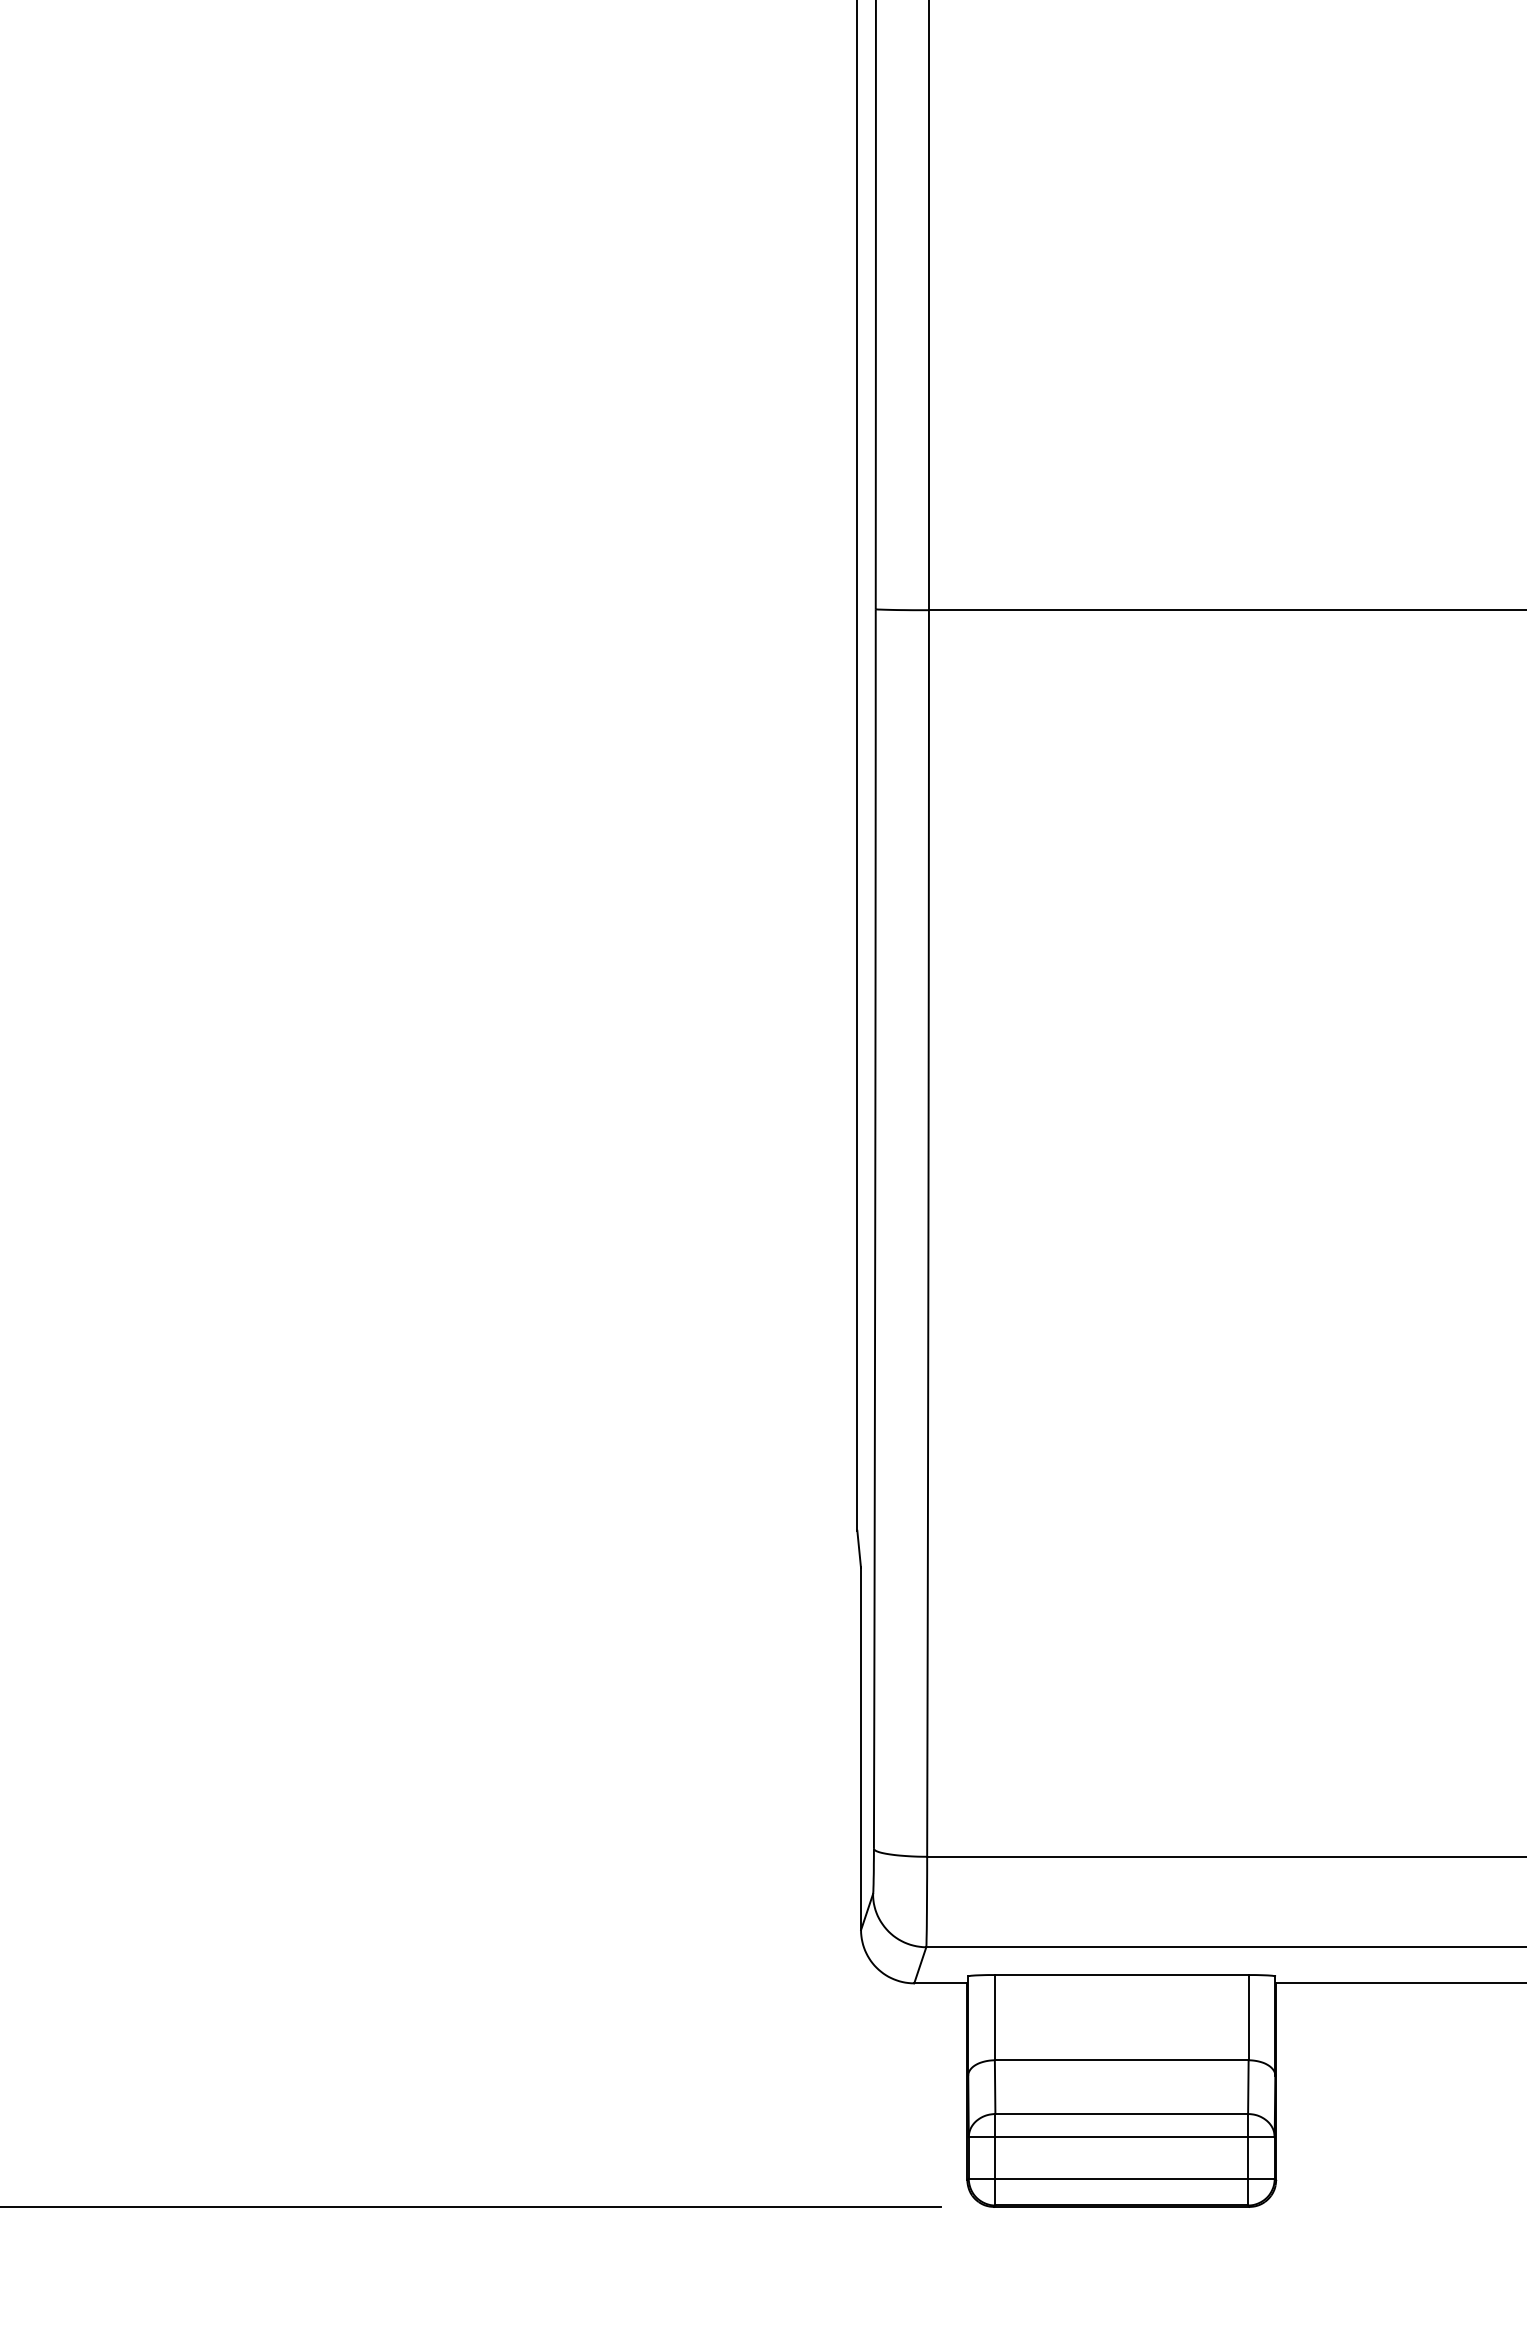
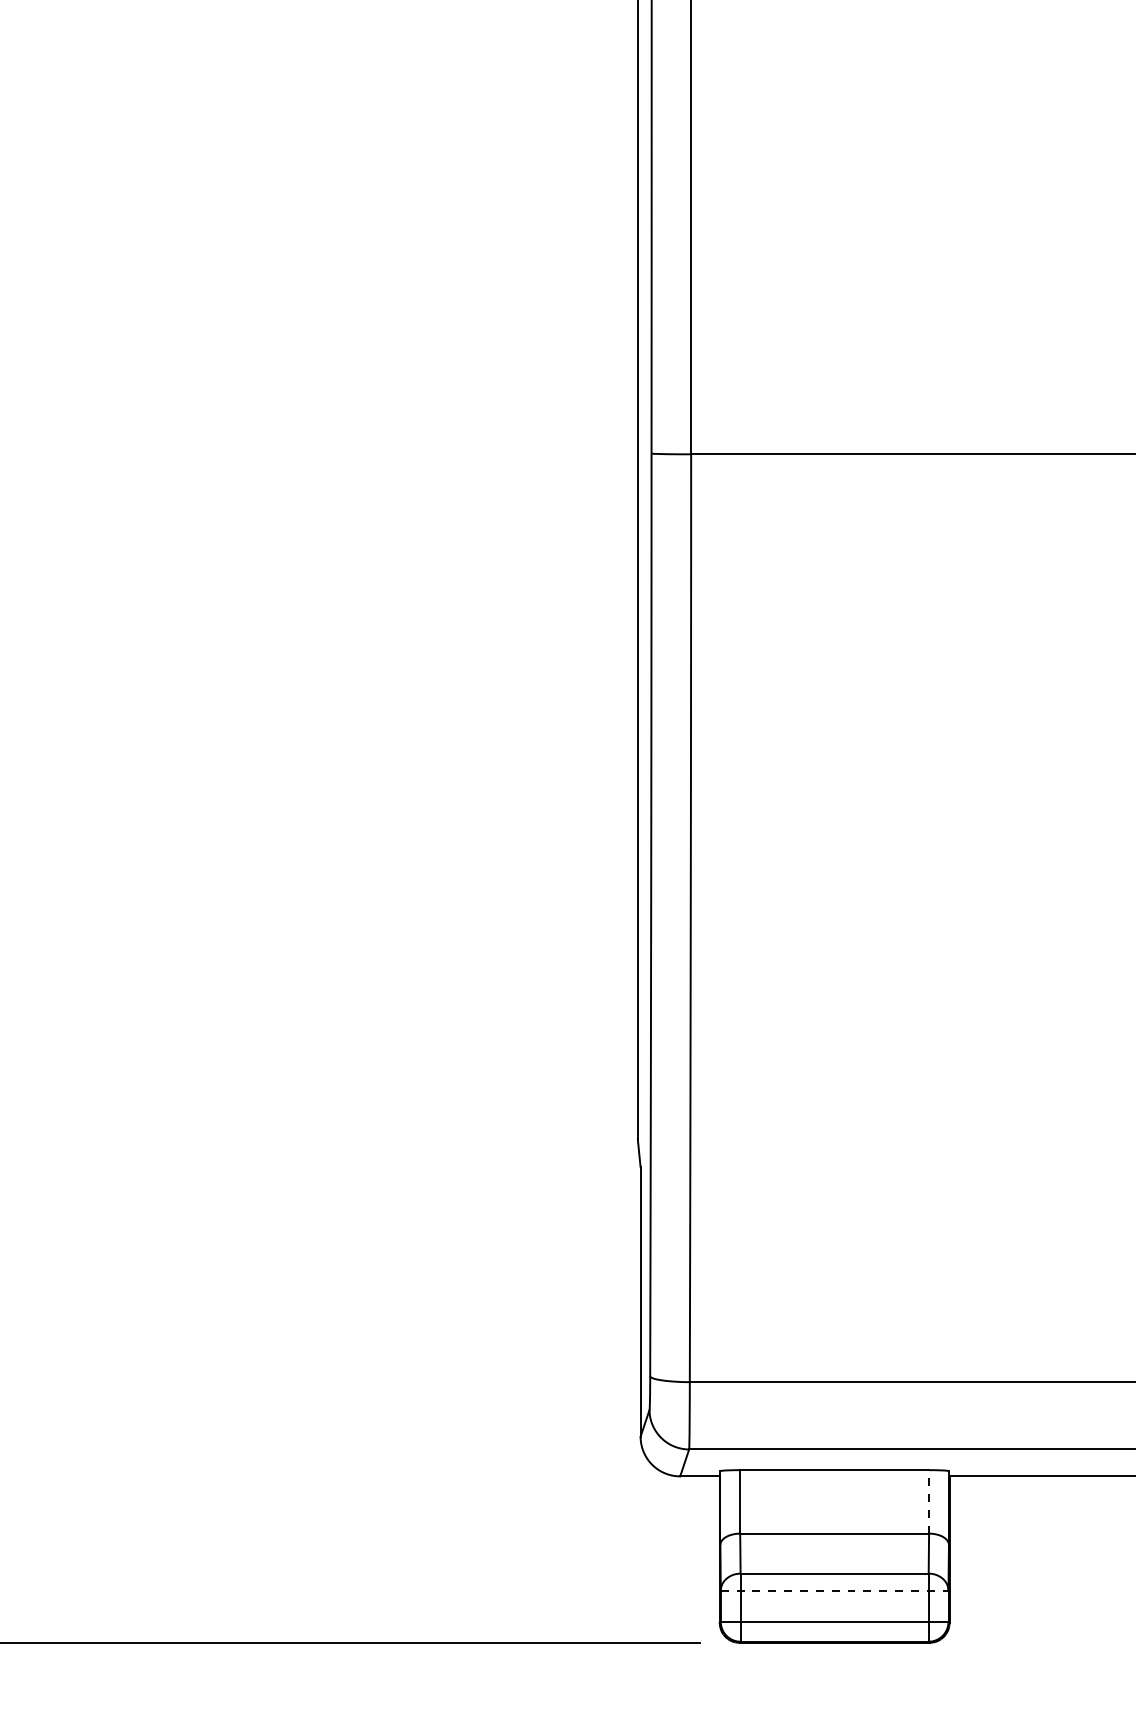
line: (1248, 2017) -> (928, 1501), solid -> dashed
line: (1121, 2137) -> (834, 1591), solid -> dashed

